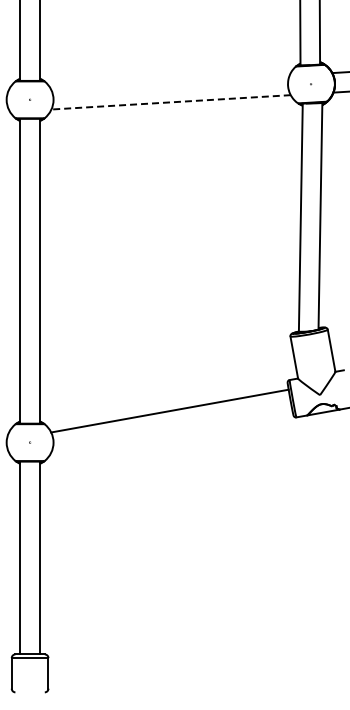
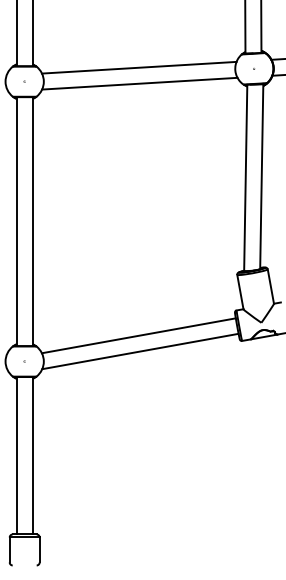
line: (170, 82) -> (139, 67), added
line: (171, 102) -> (140, 83), dashed -> solid
line: (171, 429) -> (140, 350), added

